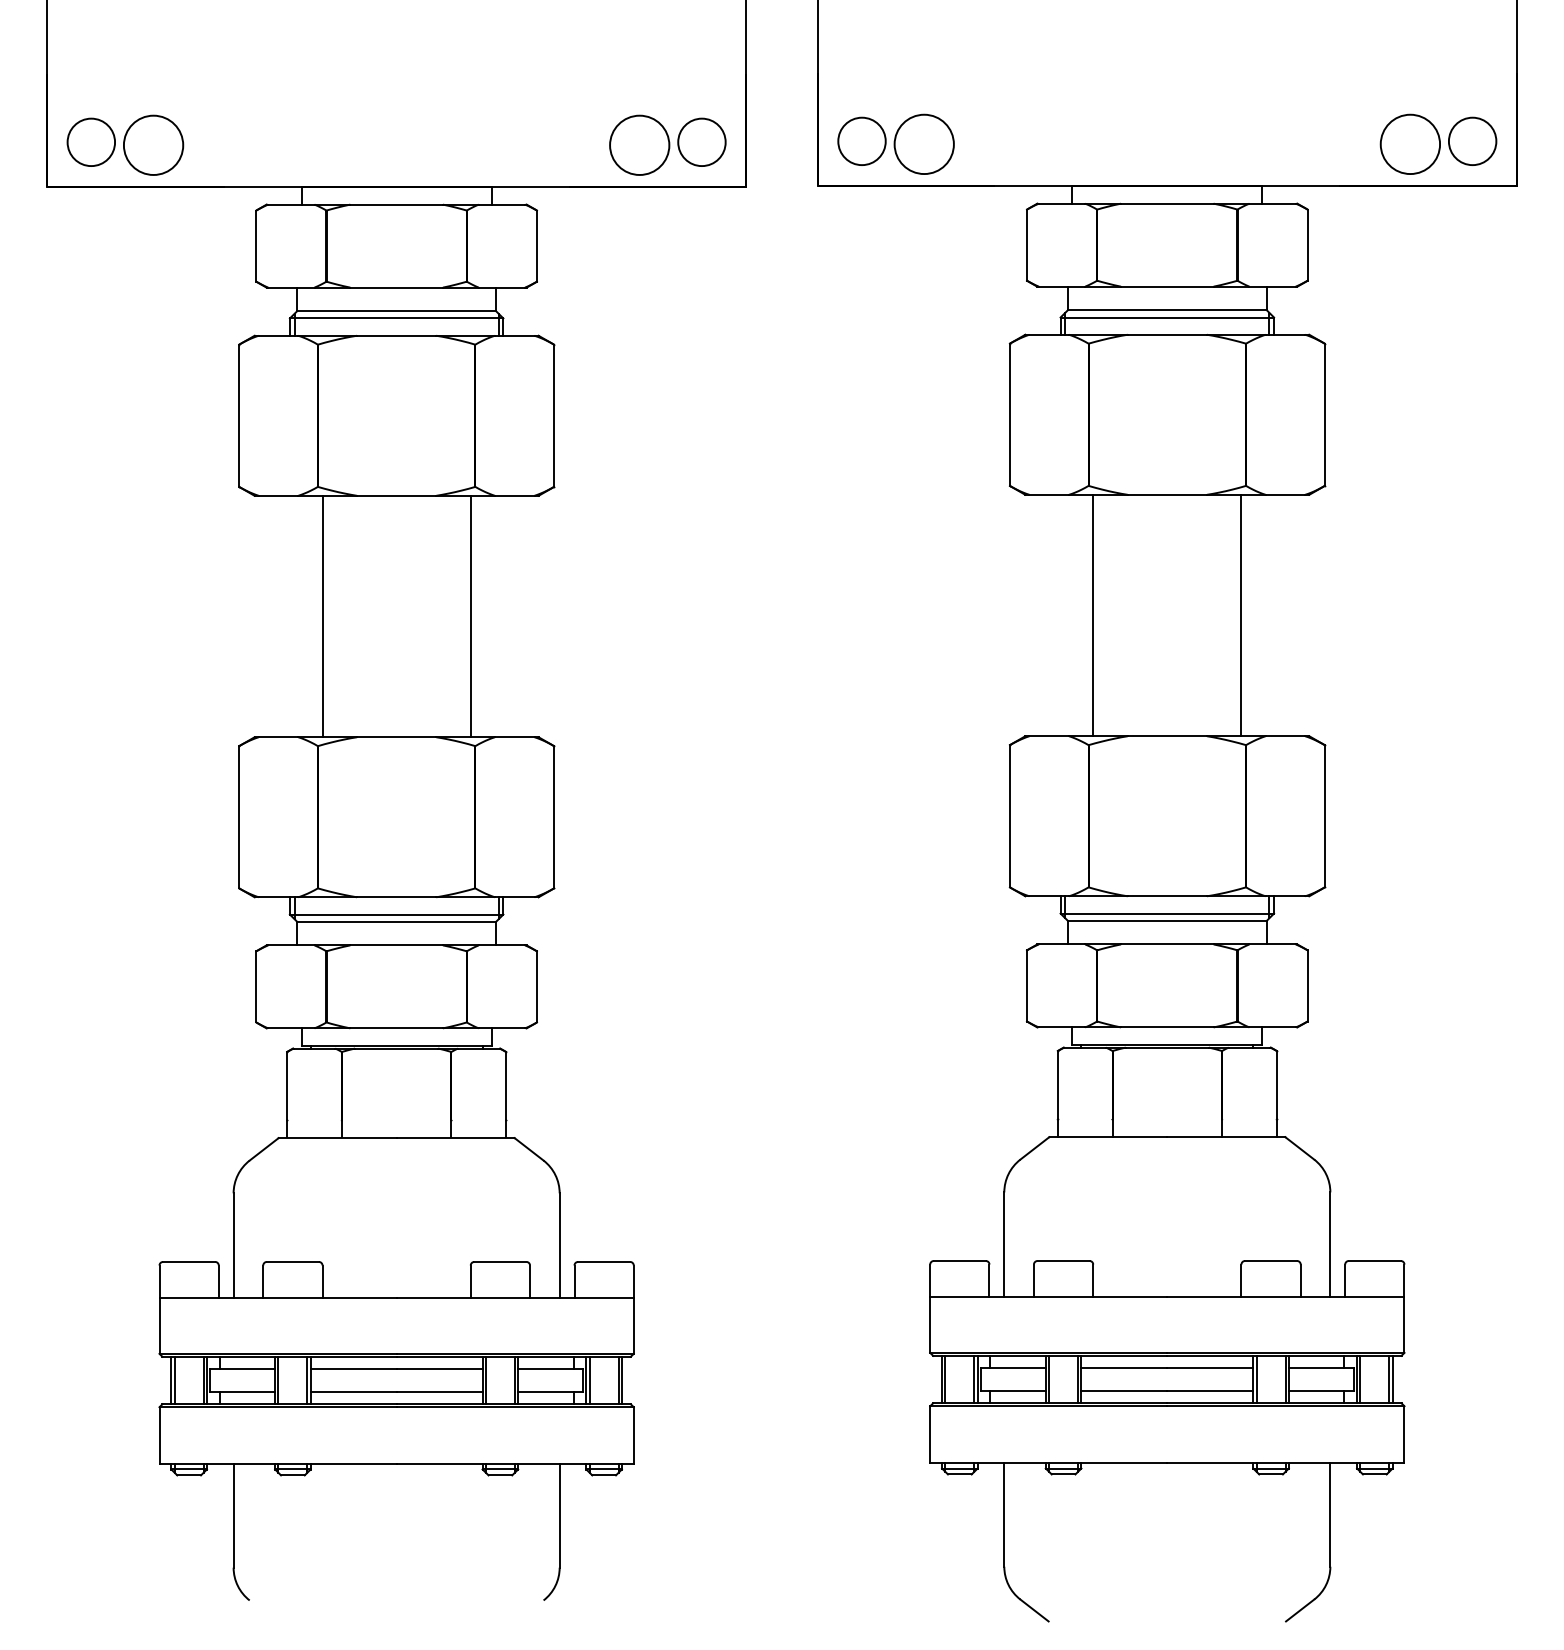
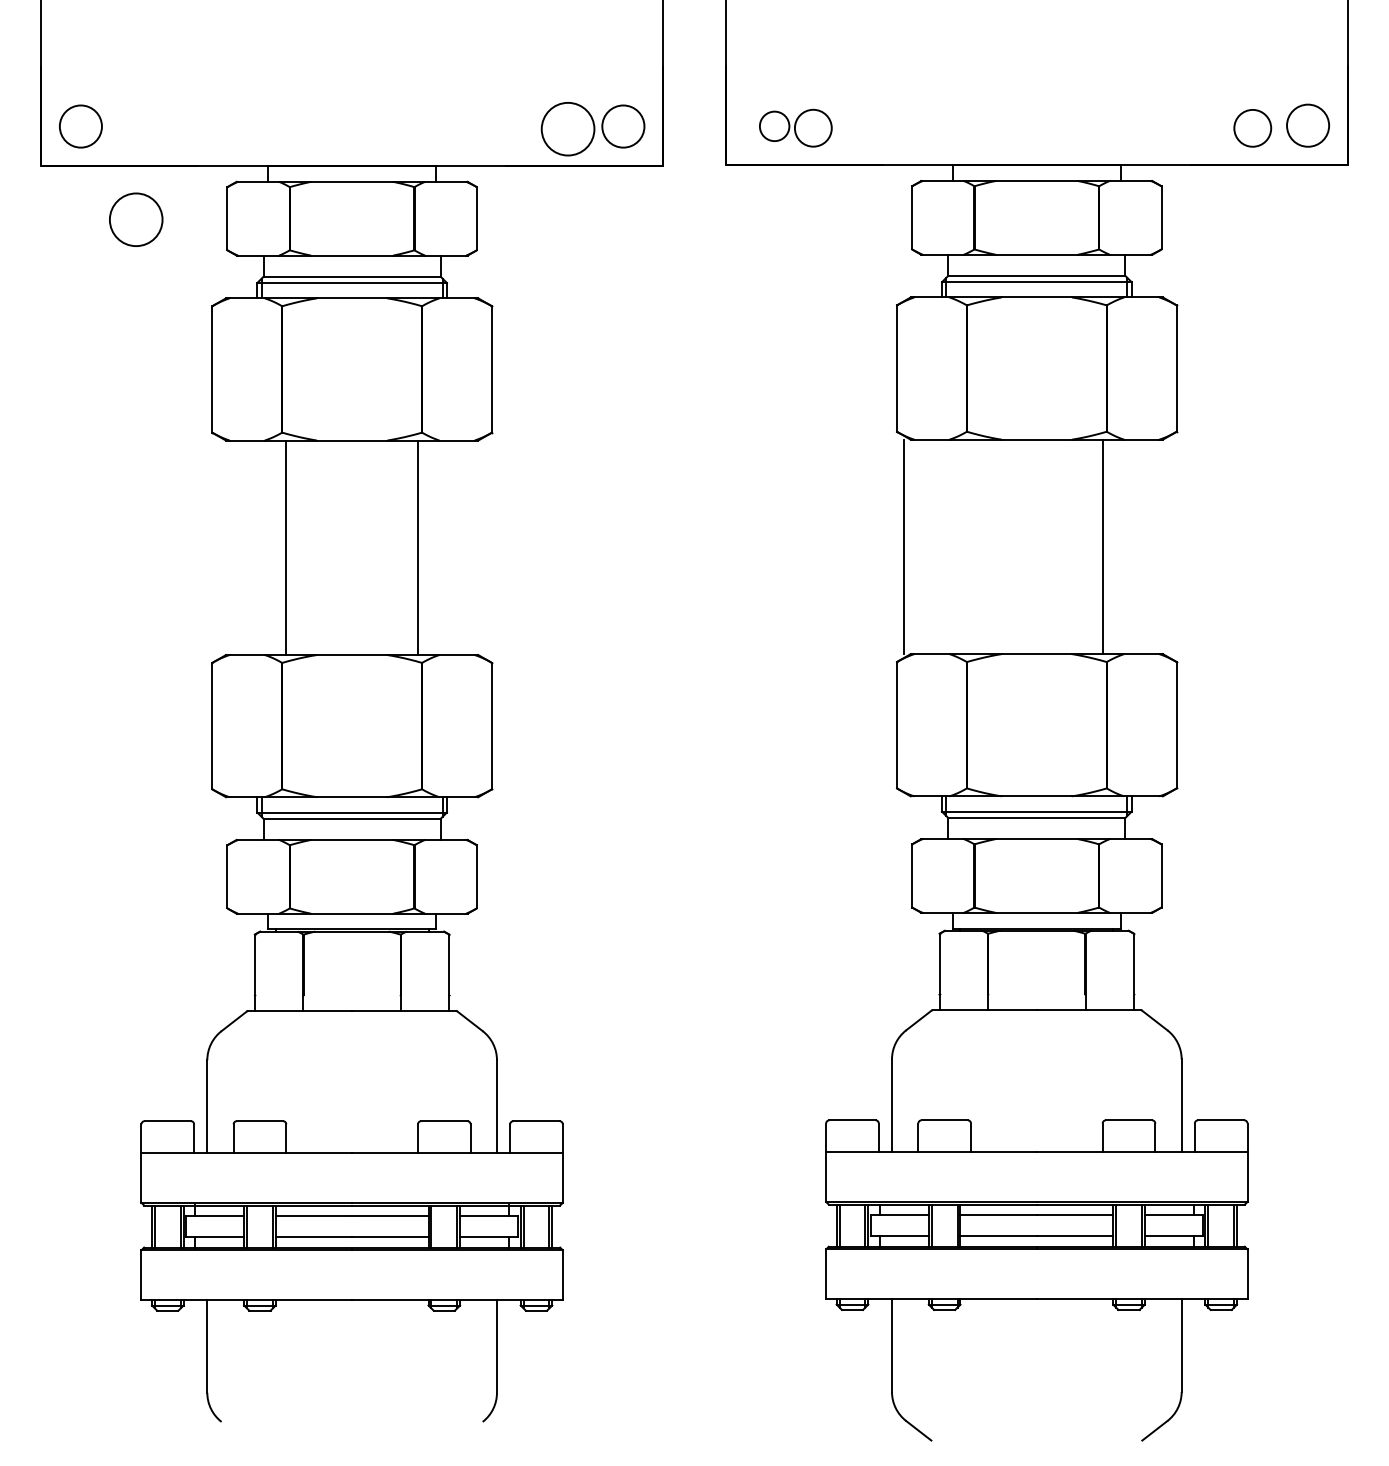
part: (895, 143) -> (795, 127), size x0.7
circle: (153, 144) -> (136, 219), moved
circle: (1410, 144) -> (1252, 128), size x0.7
line: (1093, 615) -> (904, 546), moved

